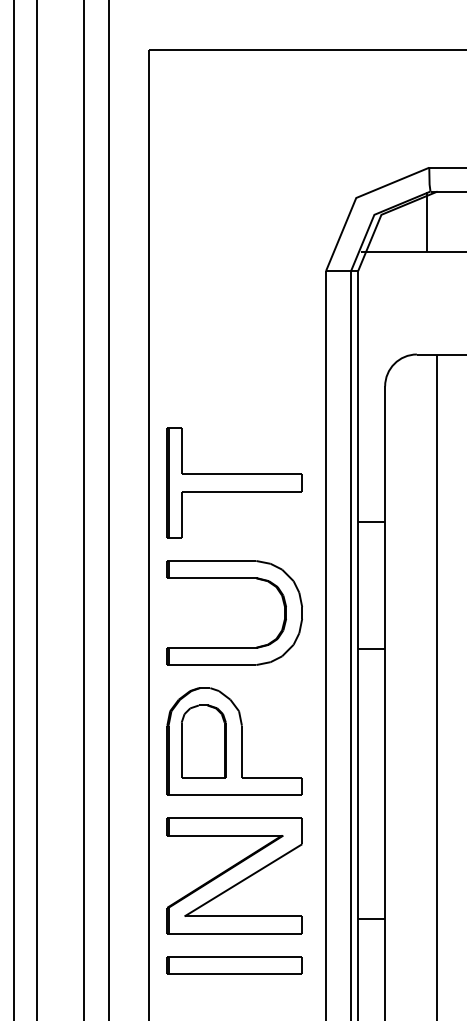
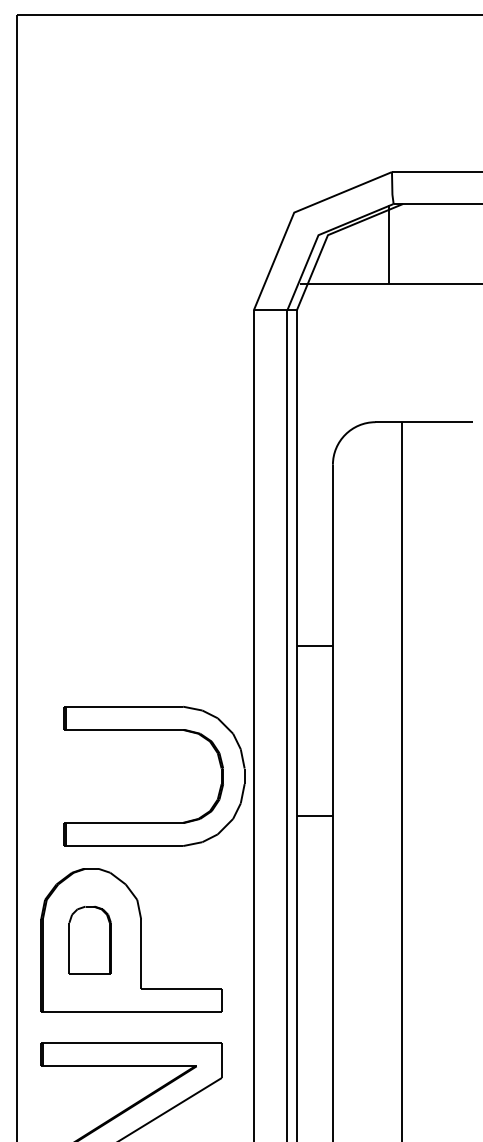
part: (234, 482) -> (131, 593), removed
part: (234, 578) -> (153, 730), moved
part: (203, 741) -> (89, 940), size x0.7

